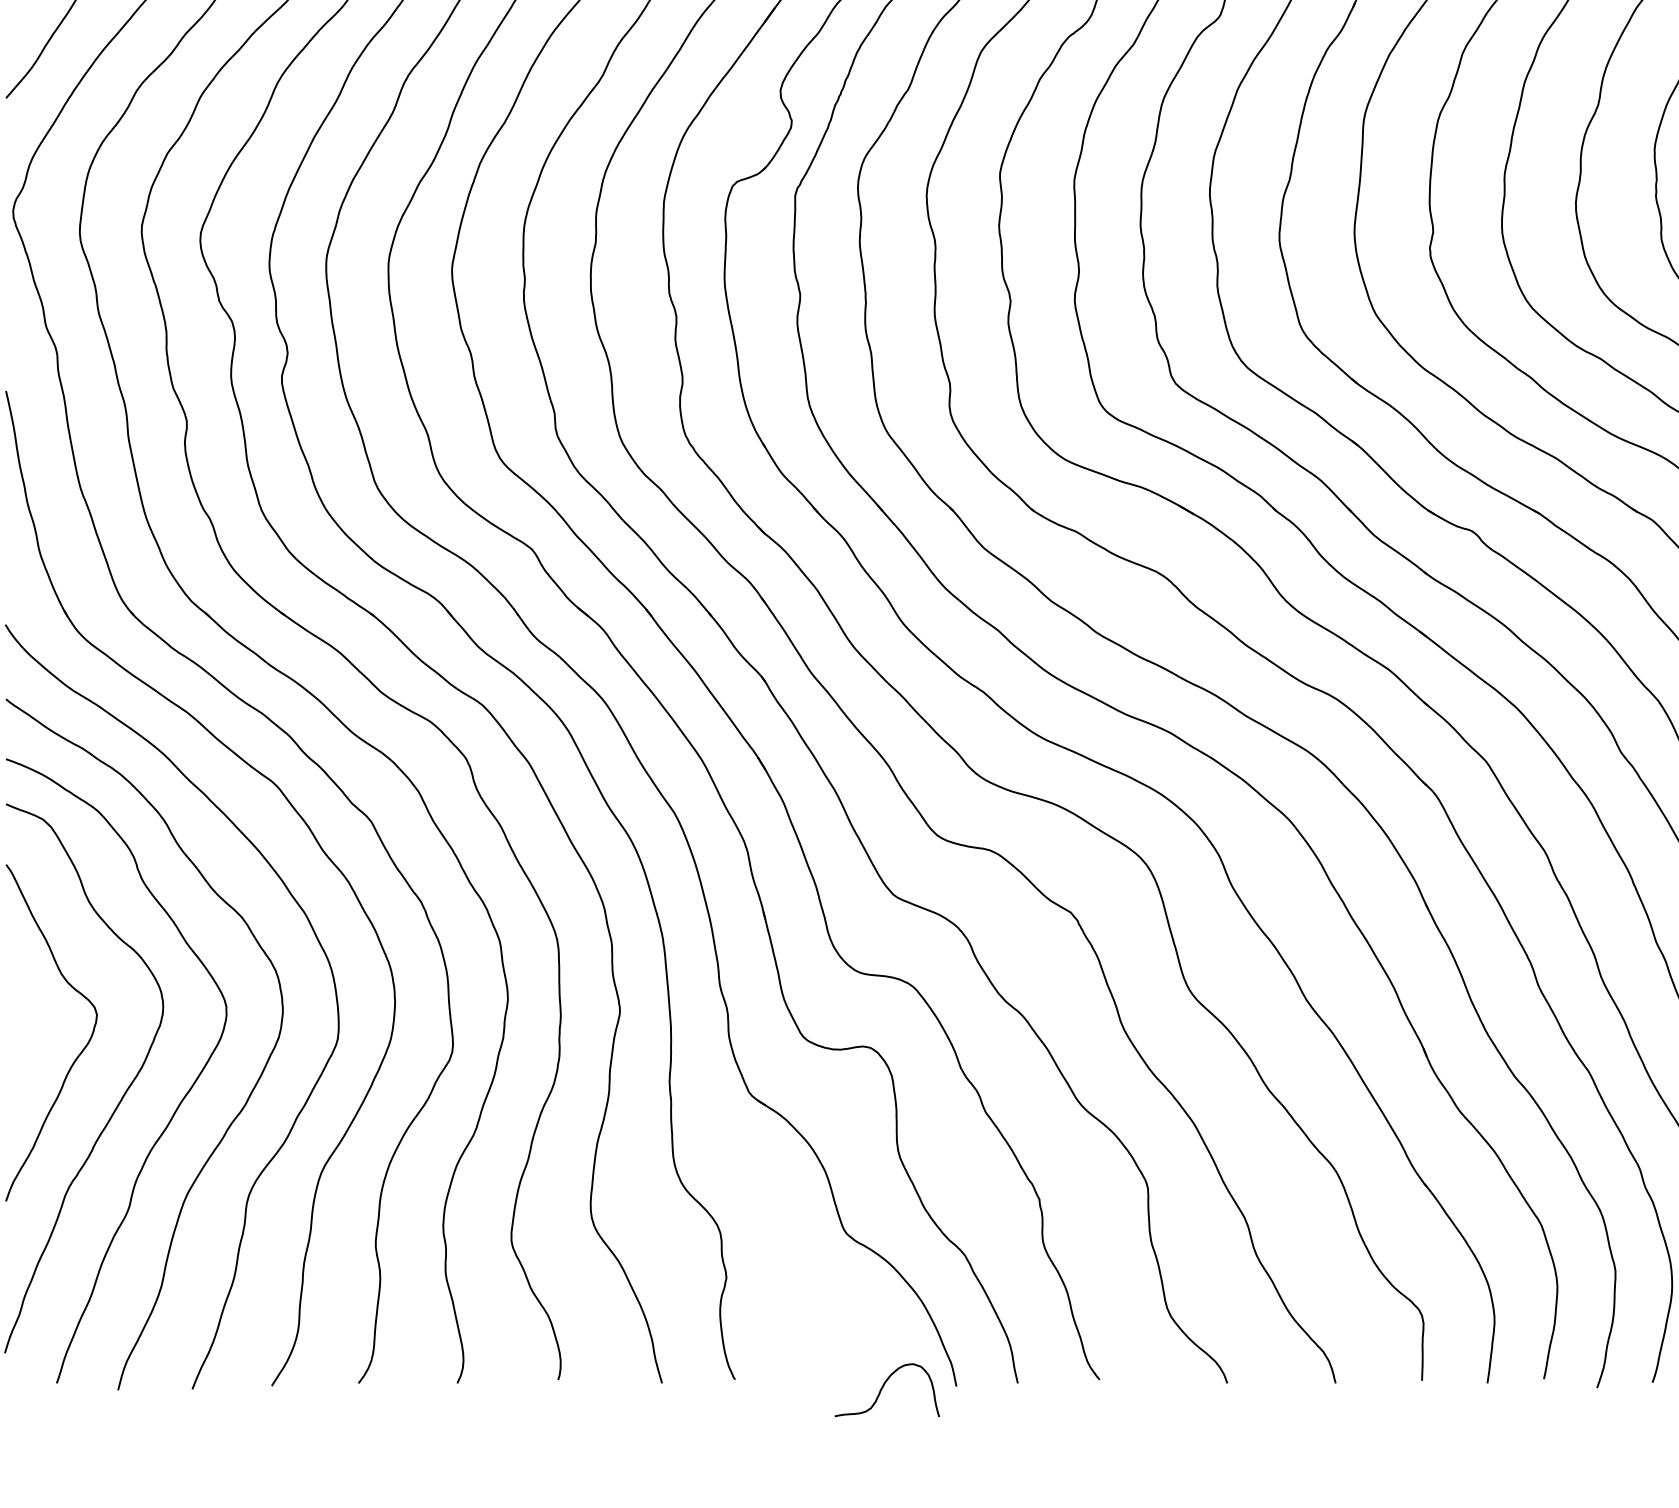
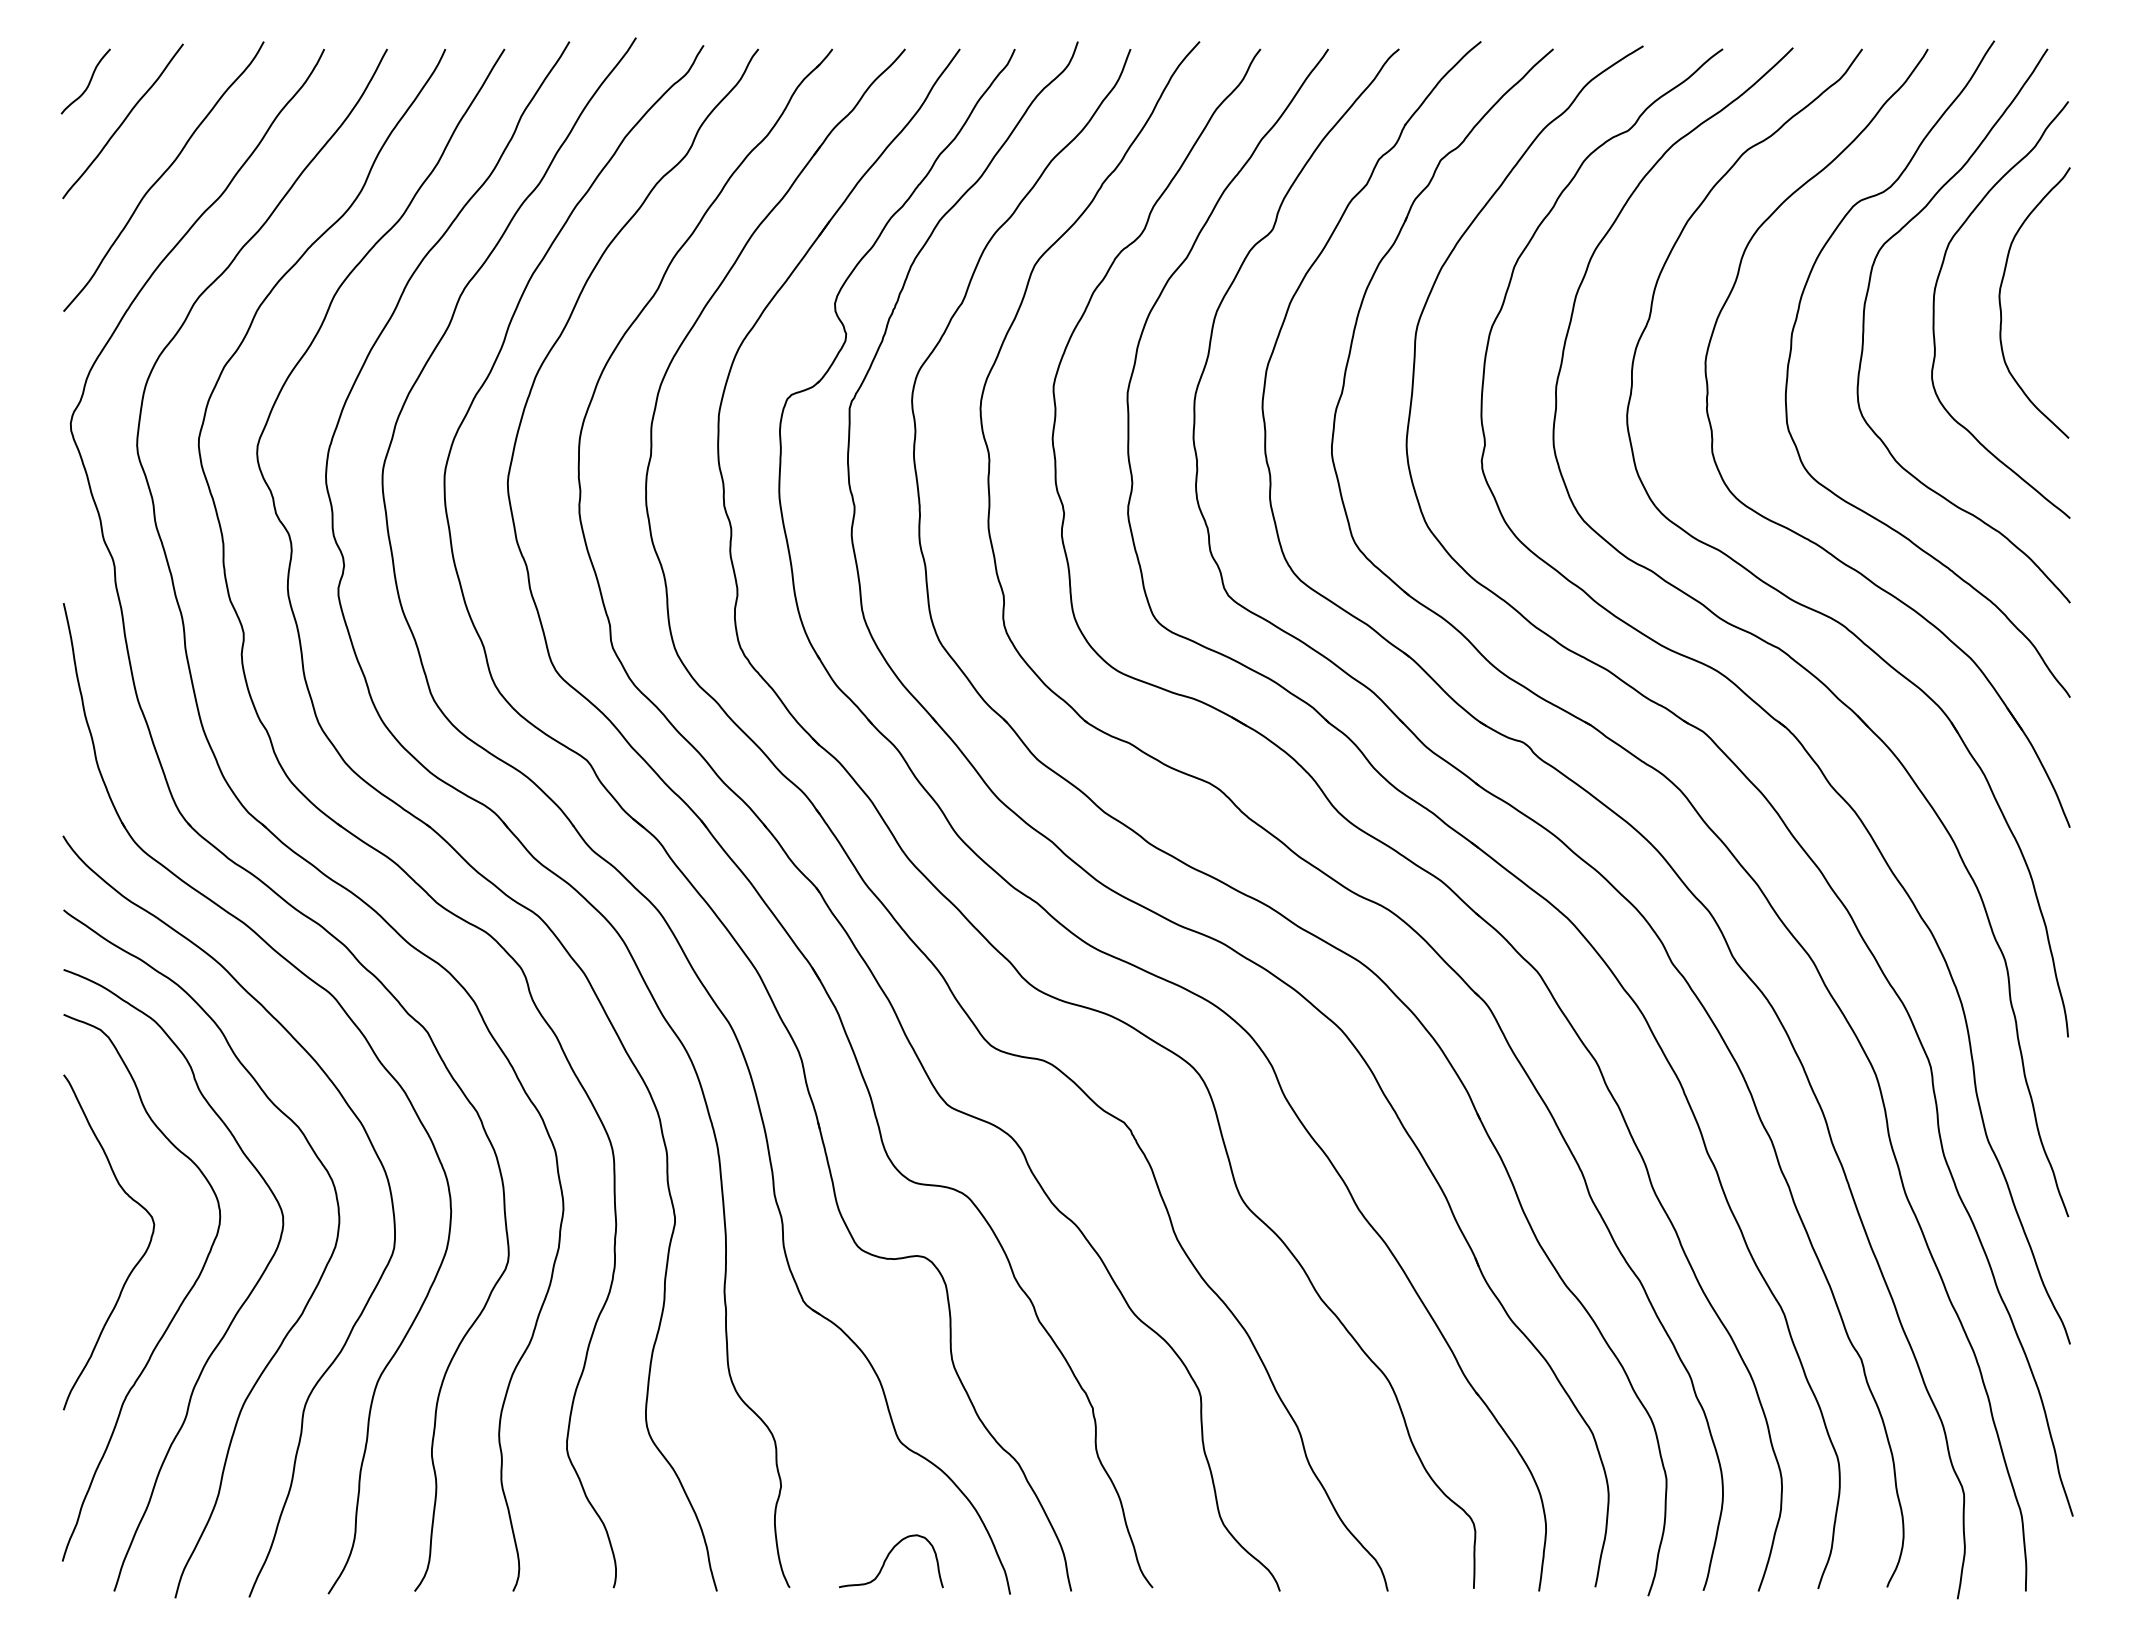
curve: (884, 1386) -> (888, 1557), moved

